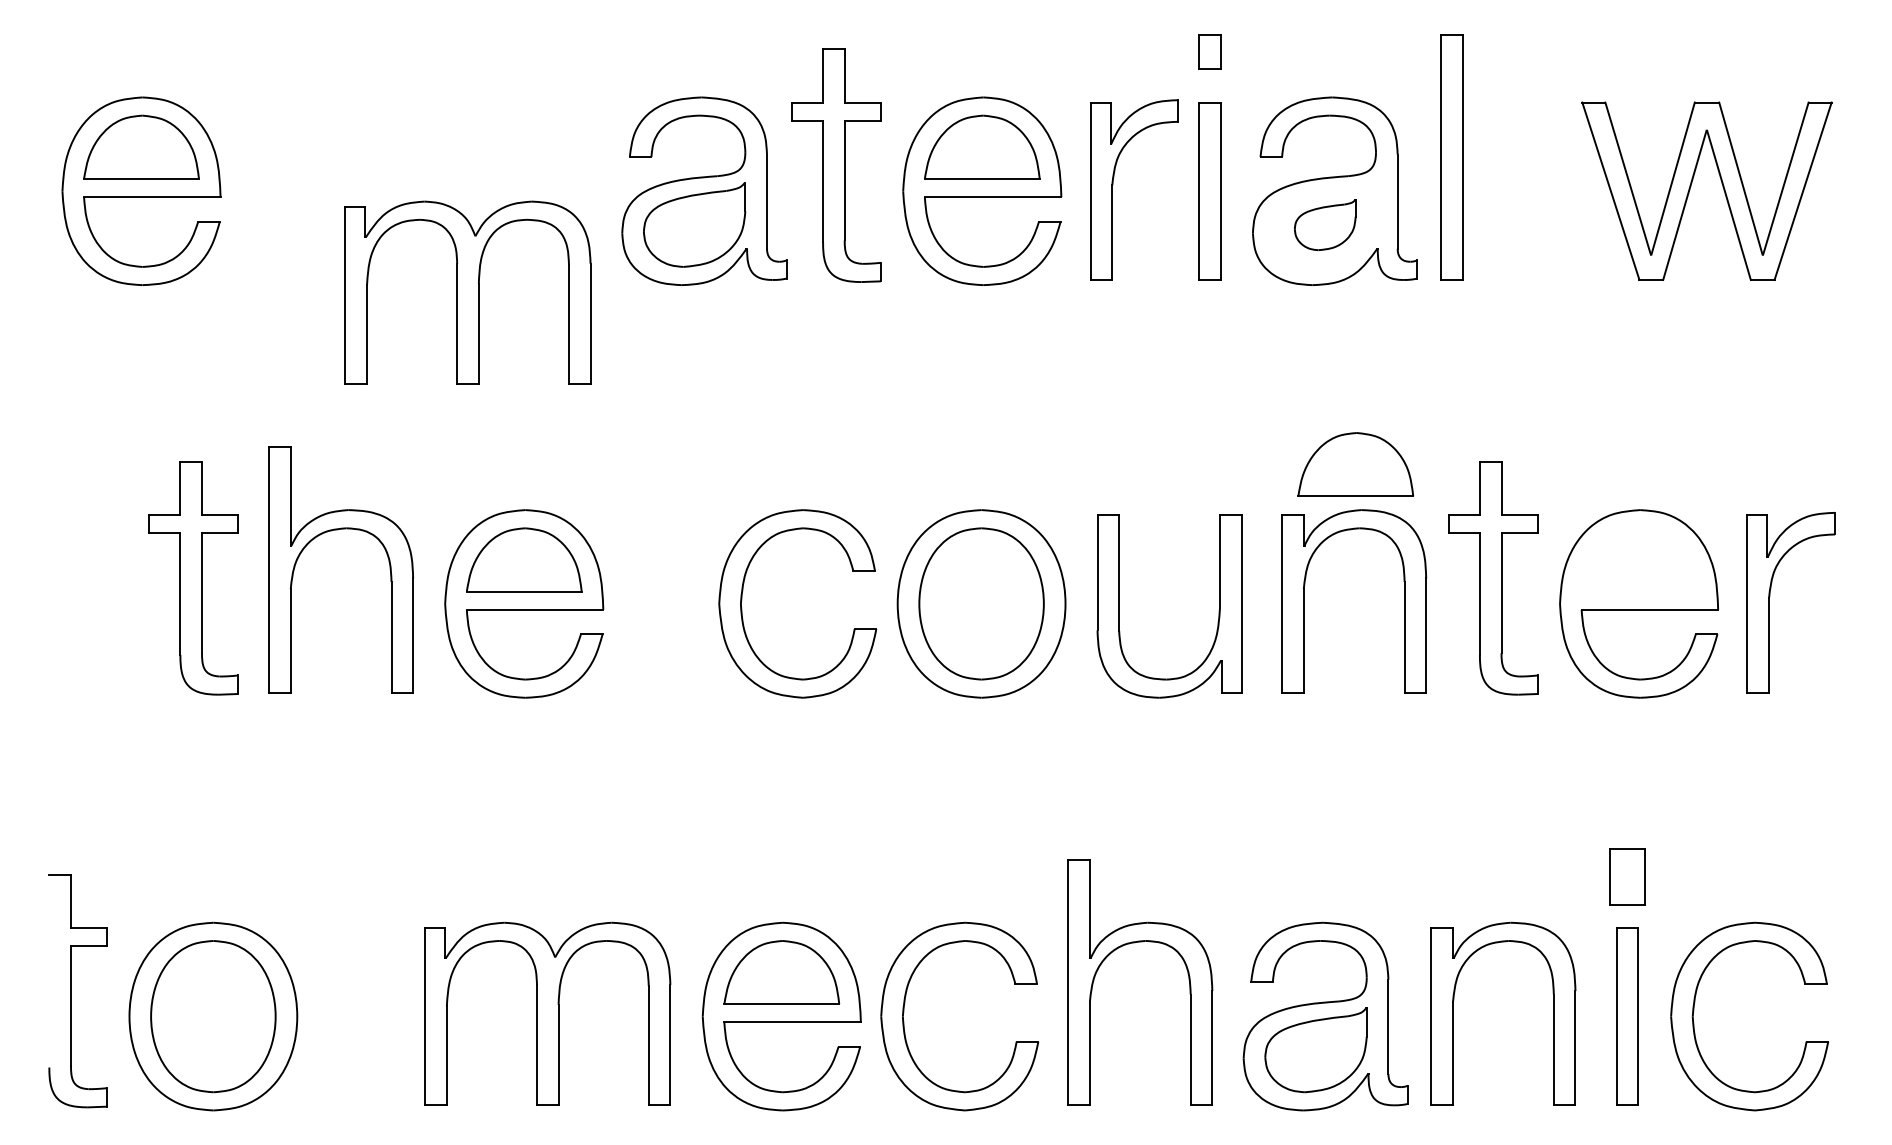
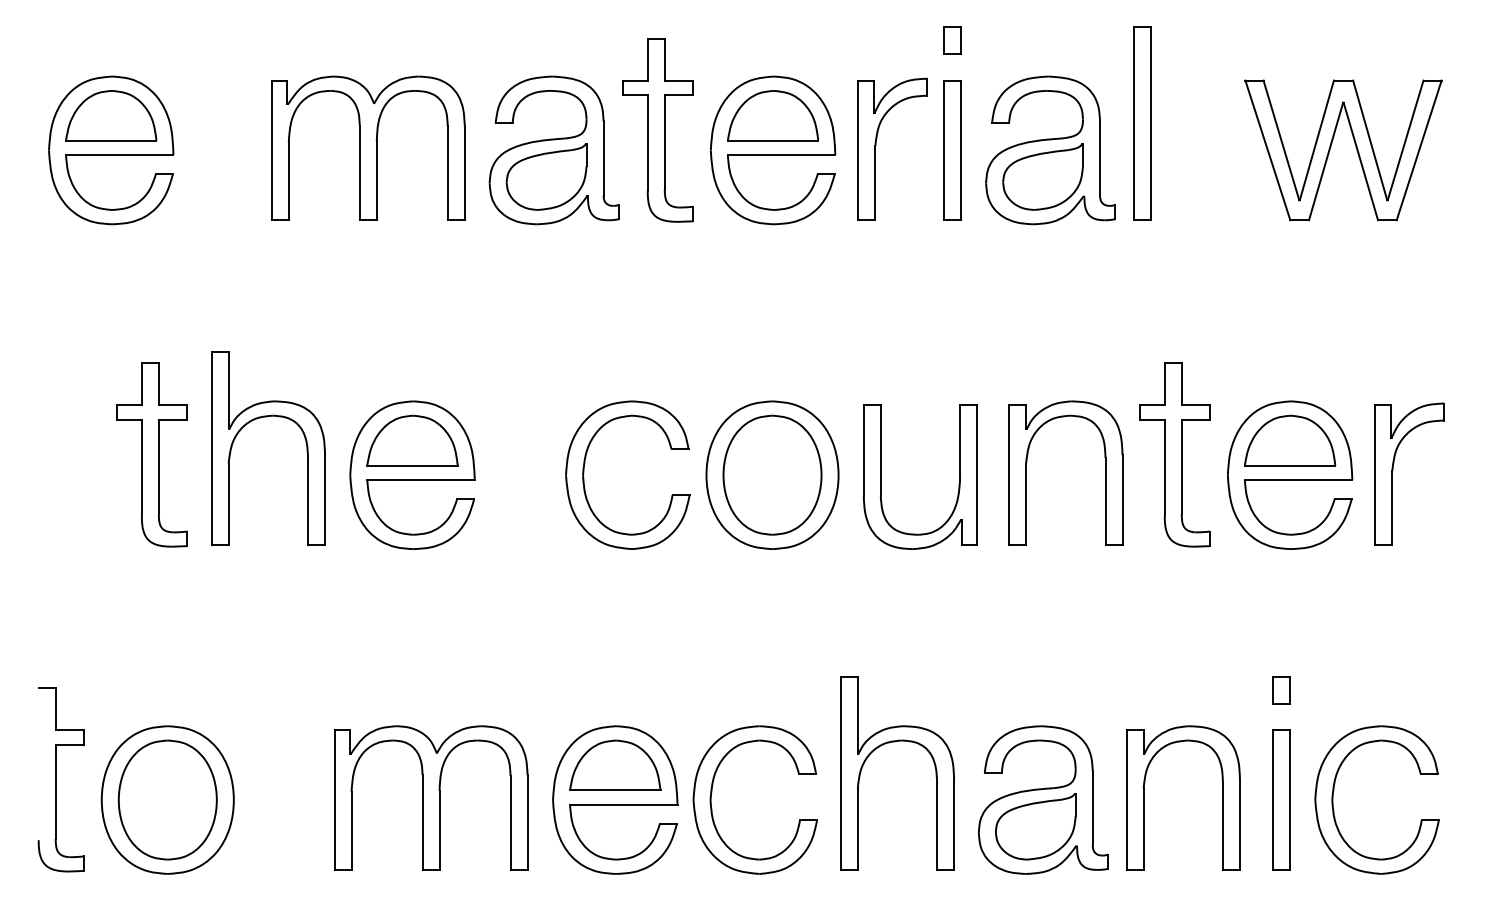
part: (1324, 224) -> (1042, 176), size x1.67
part: (468, 291) -> (368, 147), moved
part: (1356, 464) -> (1290, 440), moved
part: (1628, 877) -> (1281, 690), size x0.62

